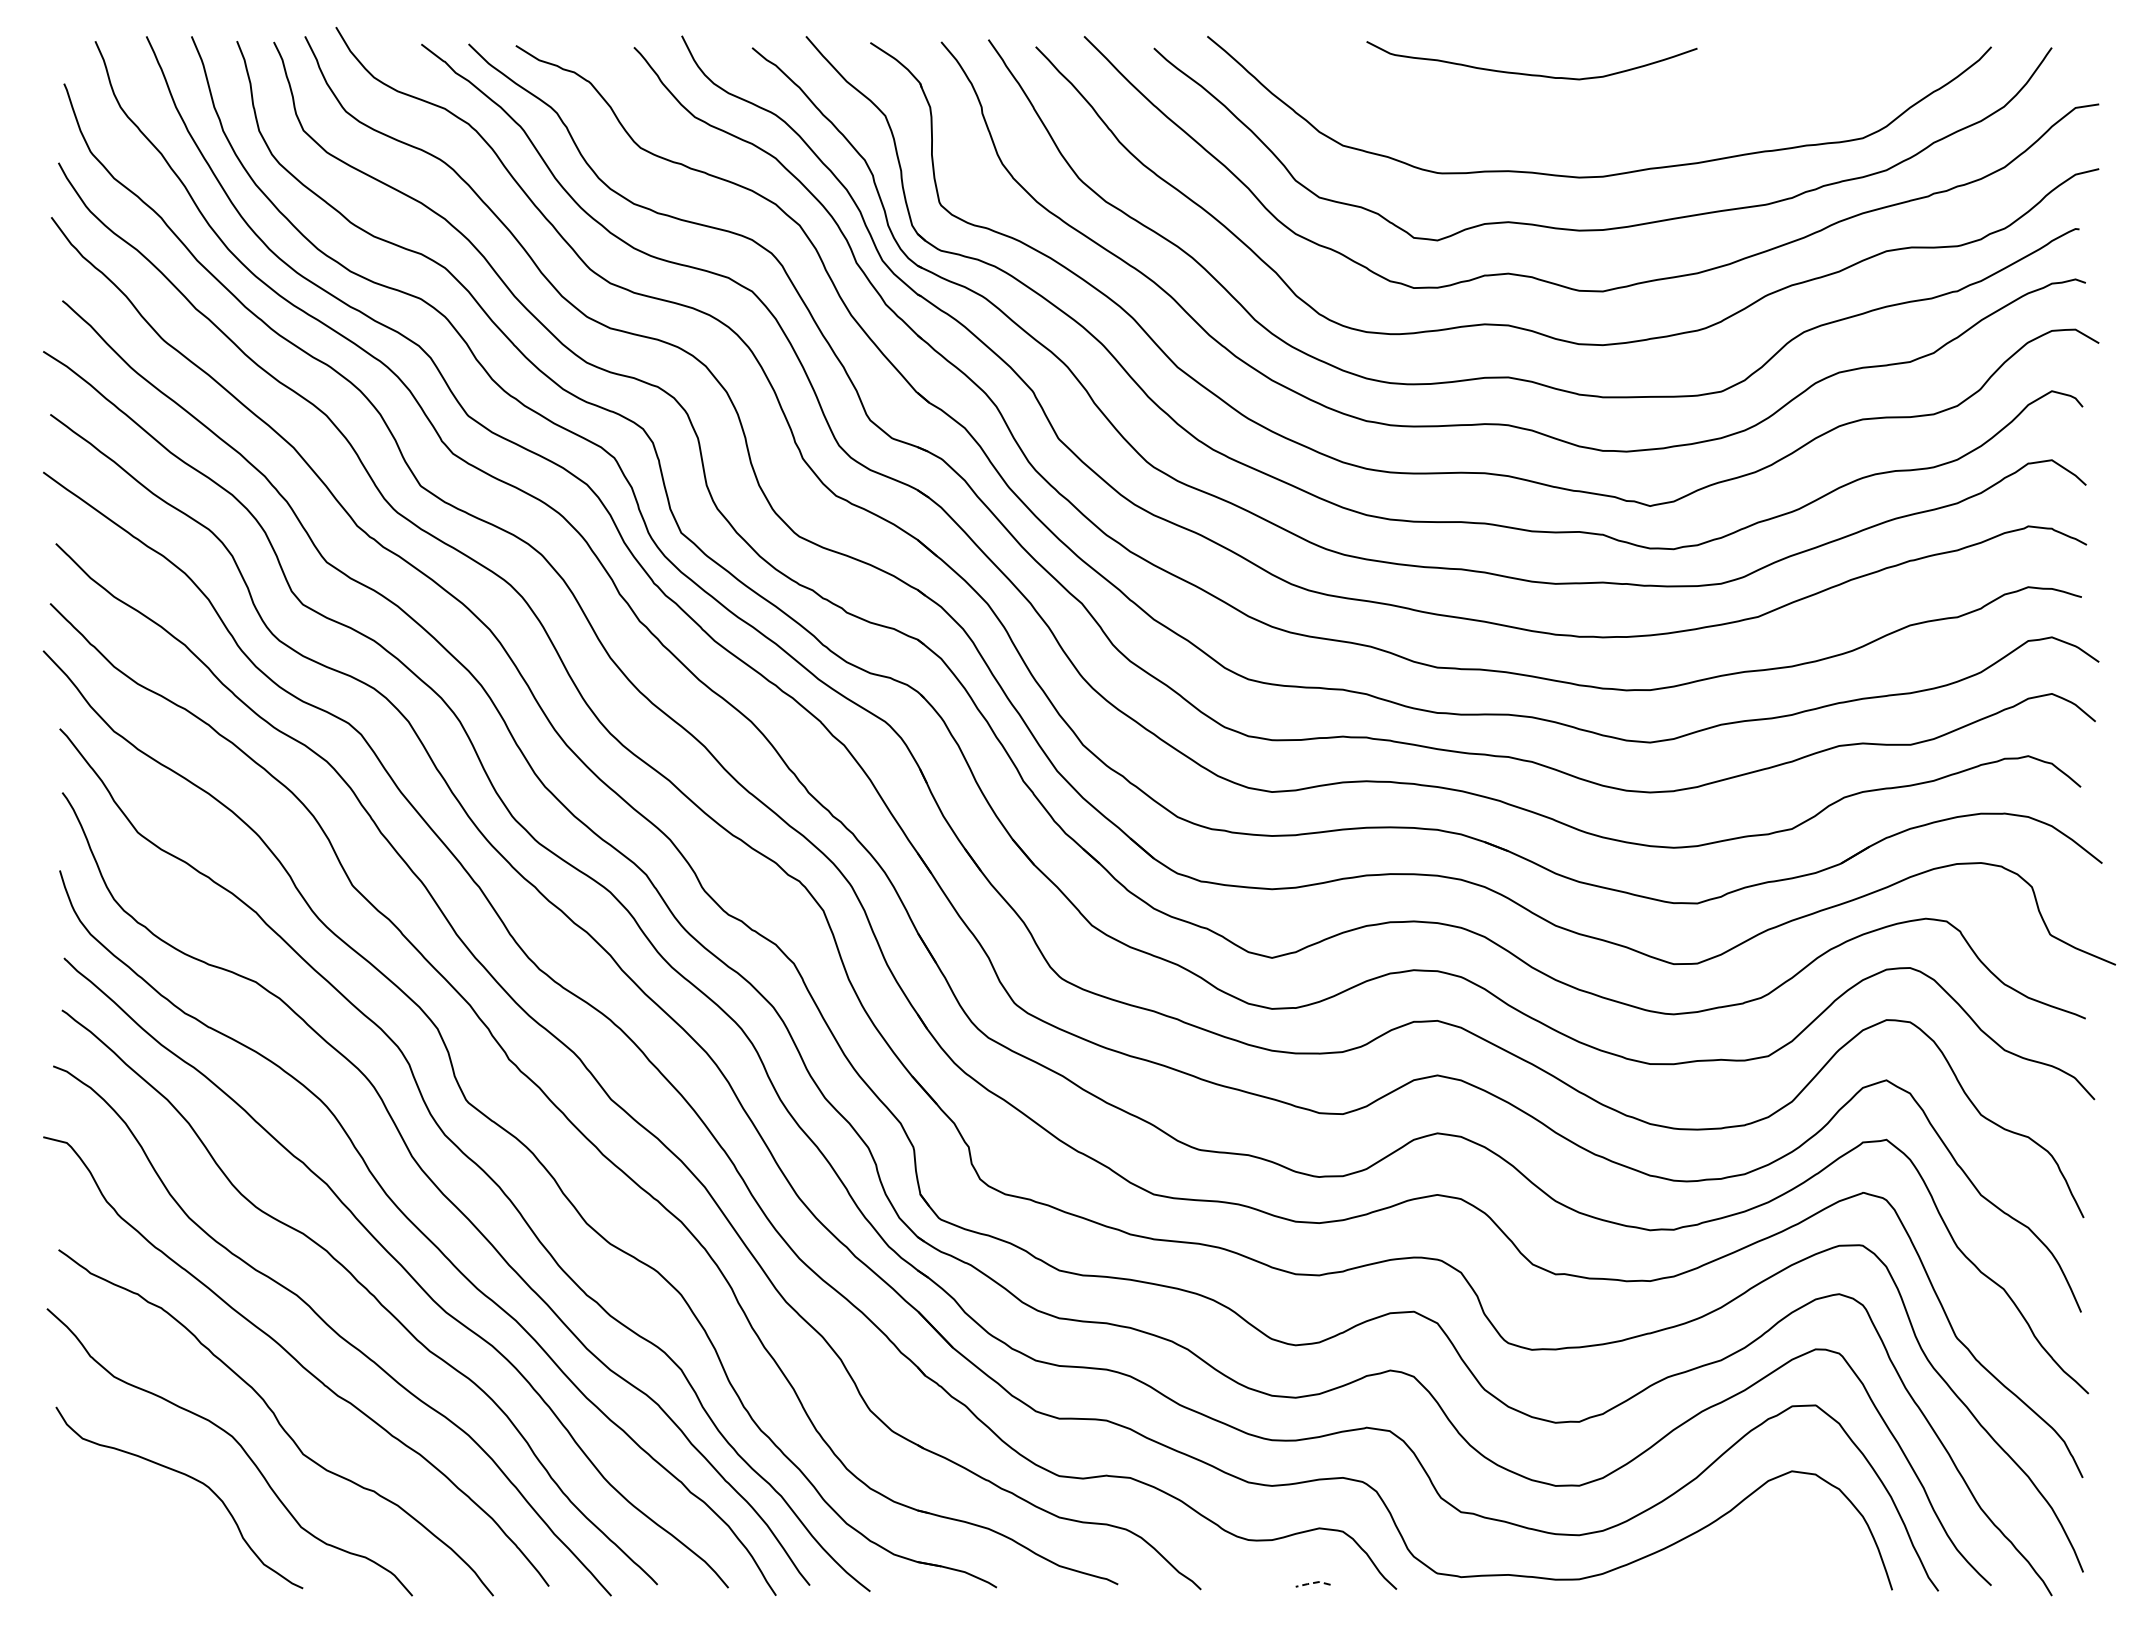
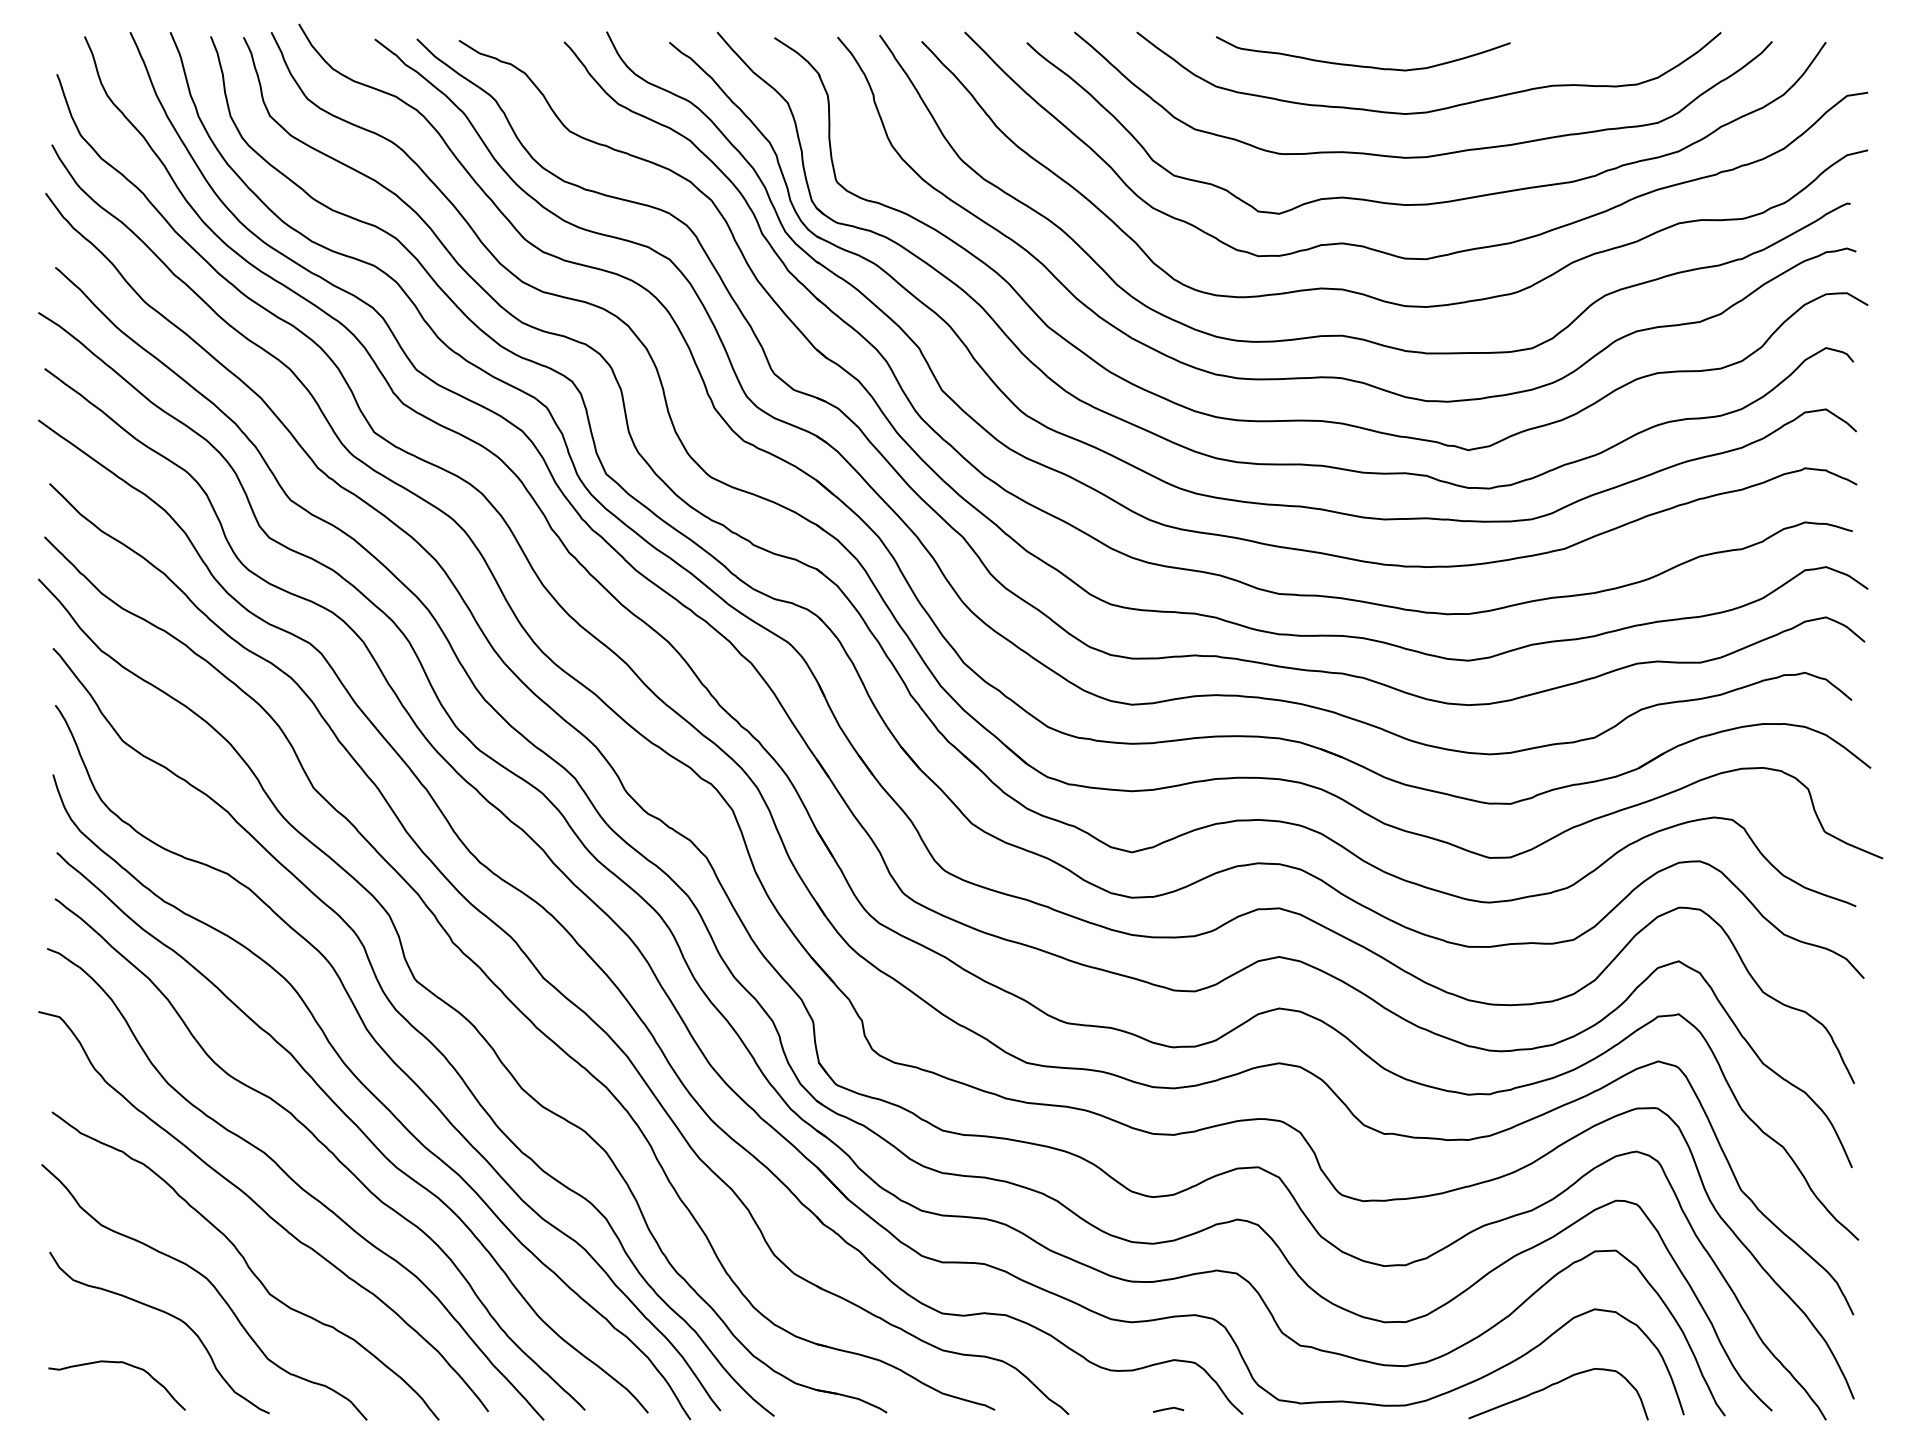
curve: (1611, 123) -> (1434, 109), added
curve: (131, 1531) -> (116, 1362), added
curve: (1749, 1555) -> (1556, 1384), added
line: (1312, 1583) -> (1167, 1409), dashed -> solid

